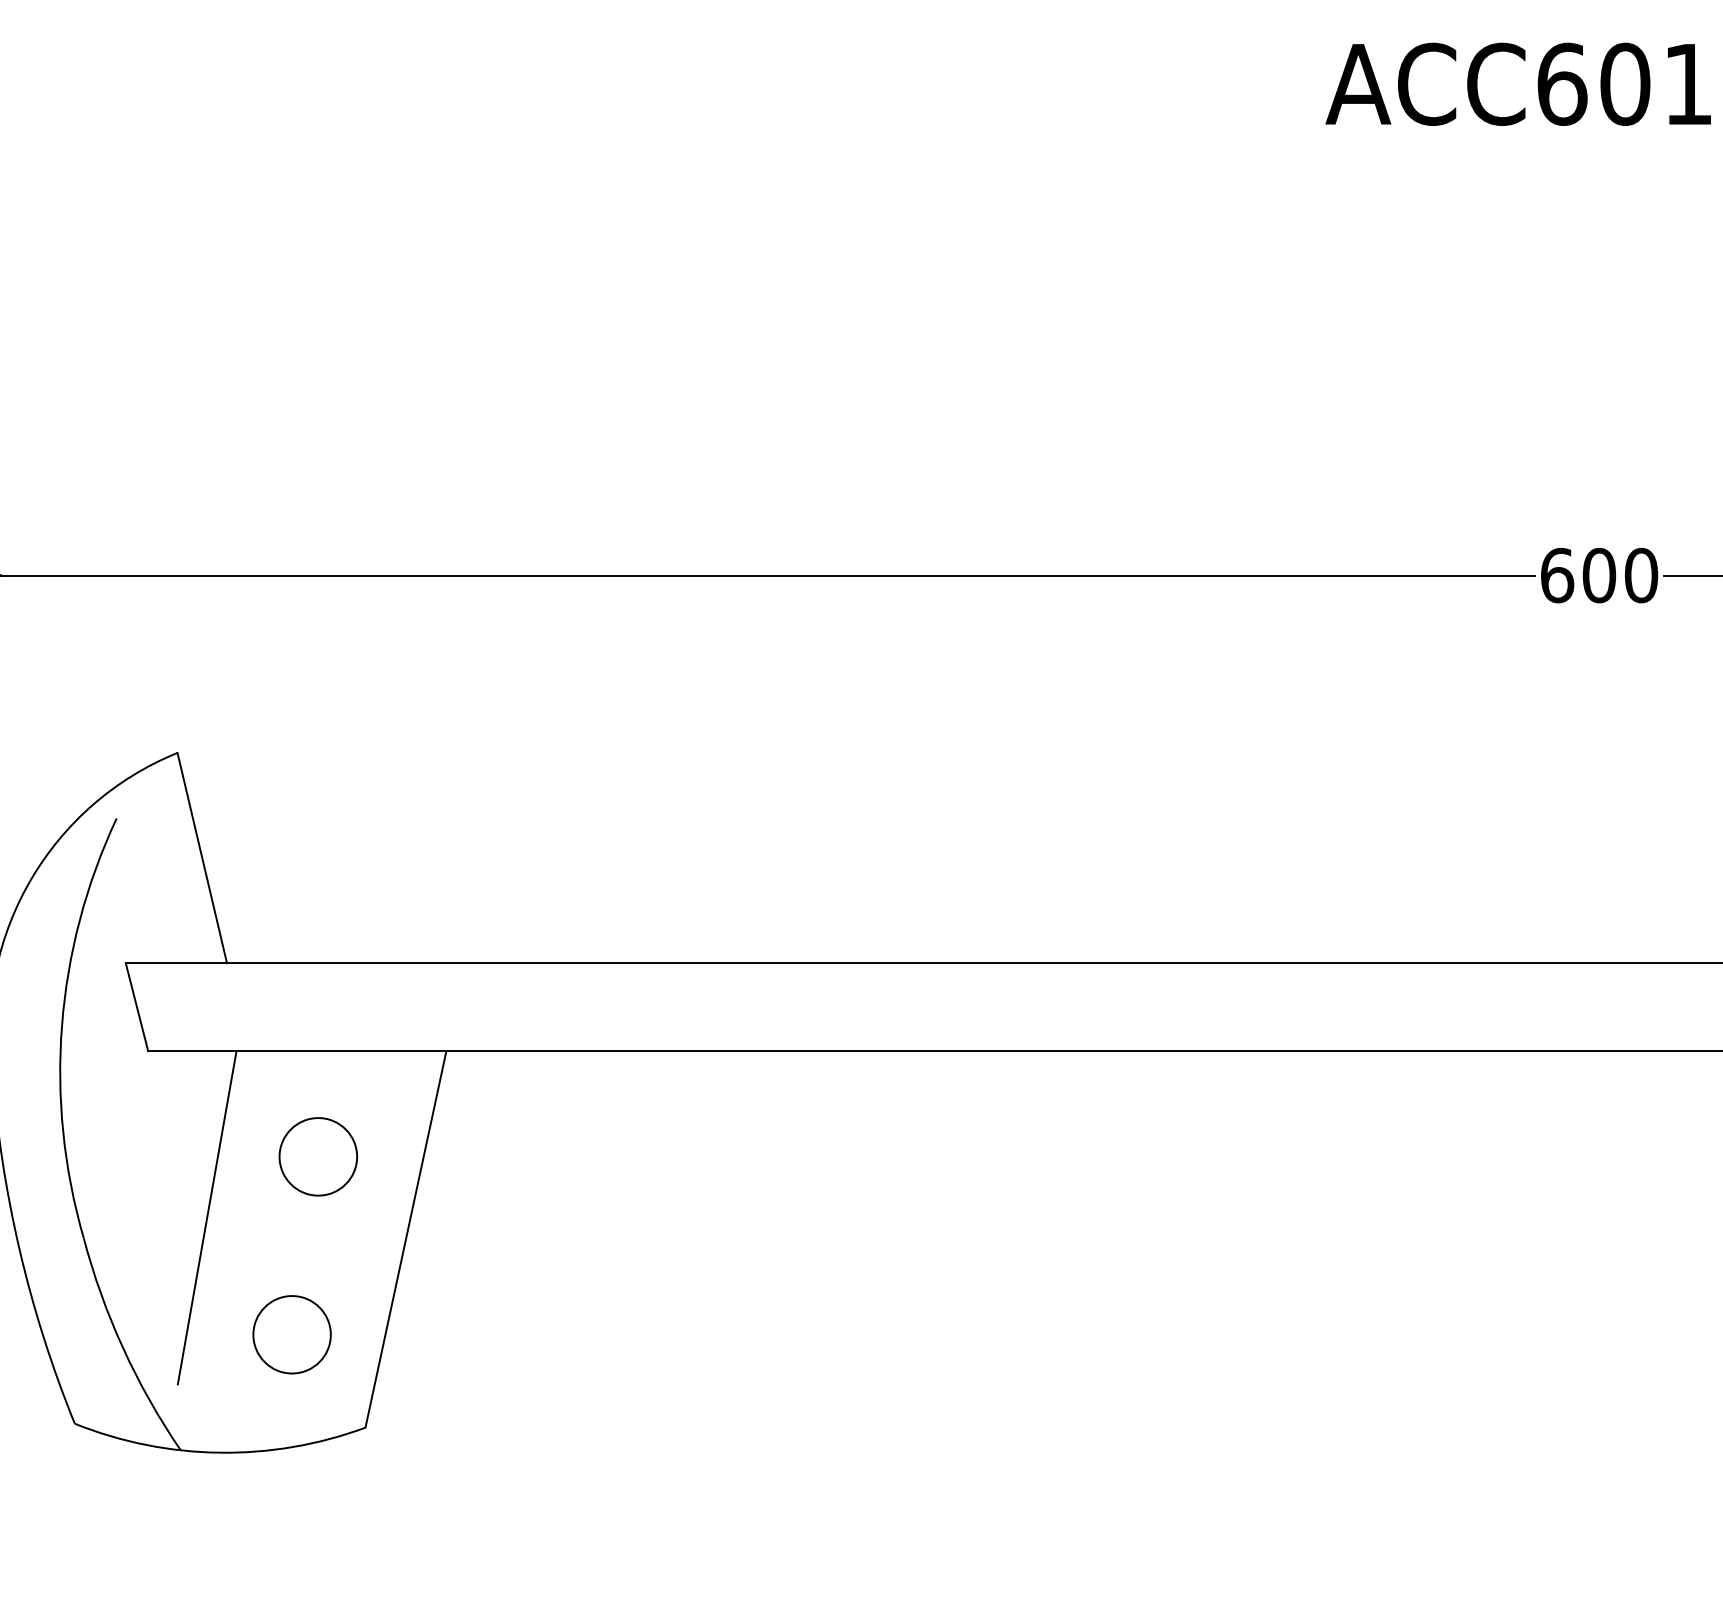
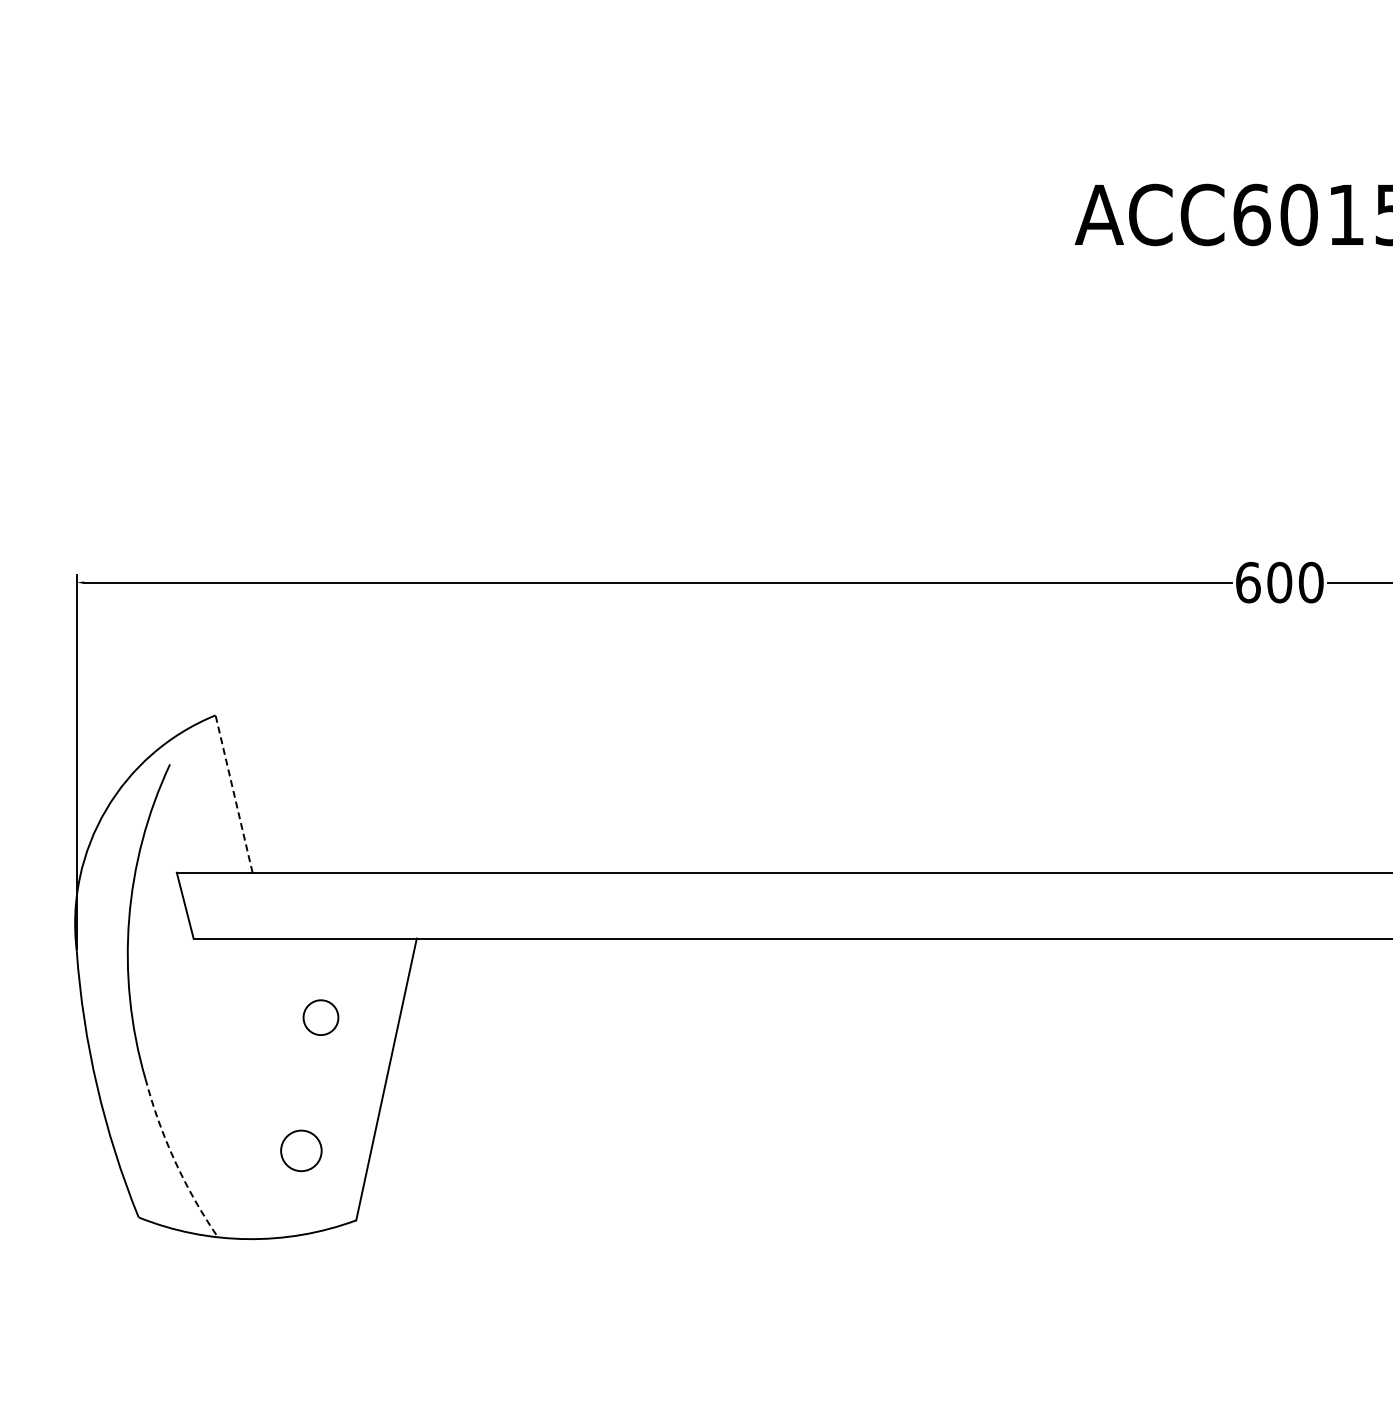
line: (202, 858) -> (234, 794), solid -> dashed
circle: (317, 1156) -> (320, 1017), size x0.6
line: (206, 1218) -> (237, 1063), removed
circle: (292, 1334) -> (301, 1150), size x0.7
arc: (122, 1348) -> (174, 1161), solid -> dashed

